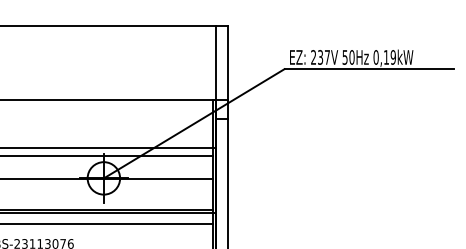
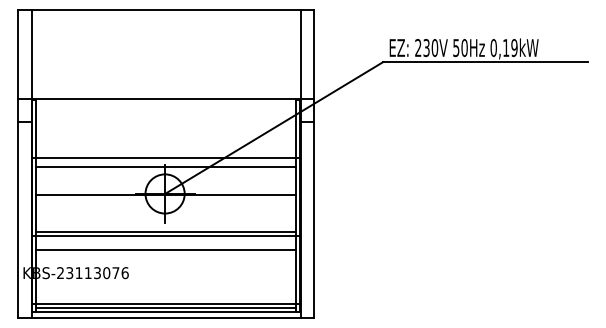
text: (327, 57) -> (434, 47), 237V -> 230V

